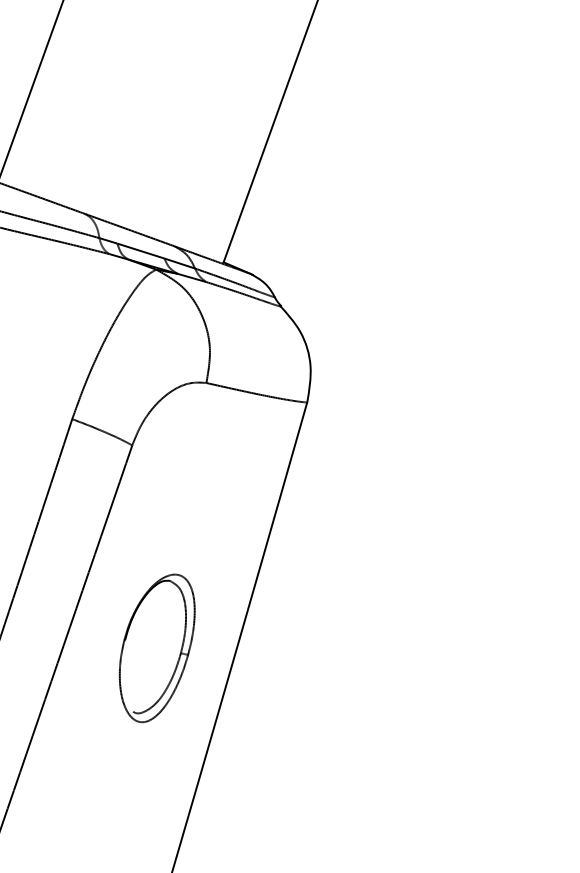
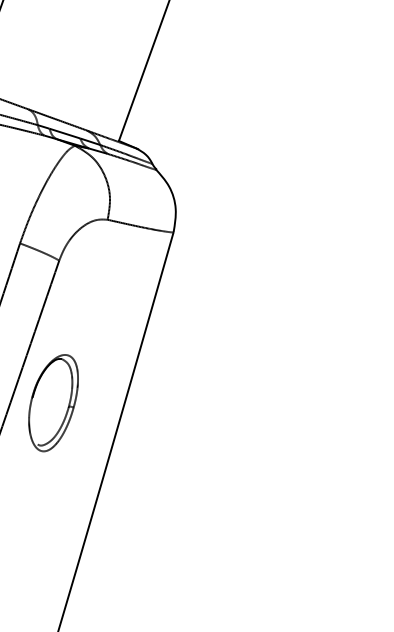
part: (157, 648) -> (53, 403), moved

